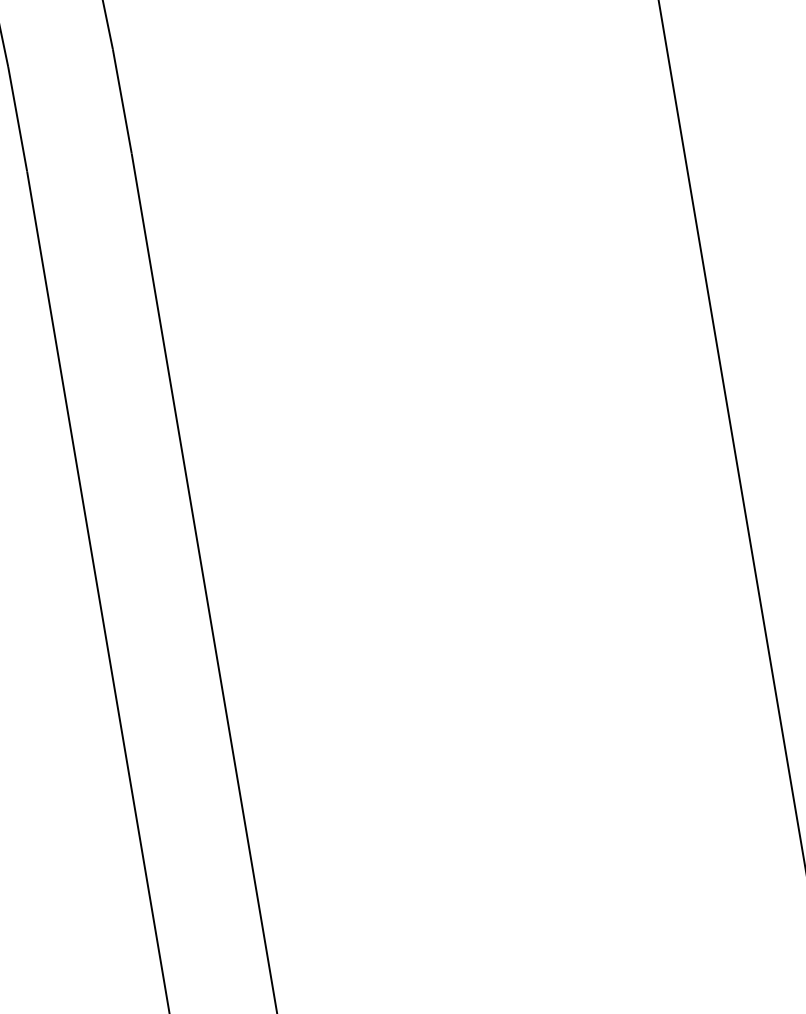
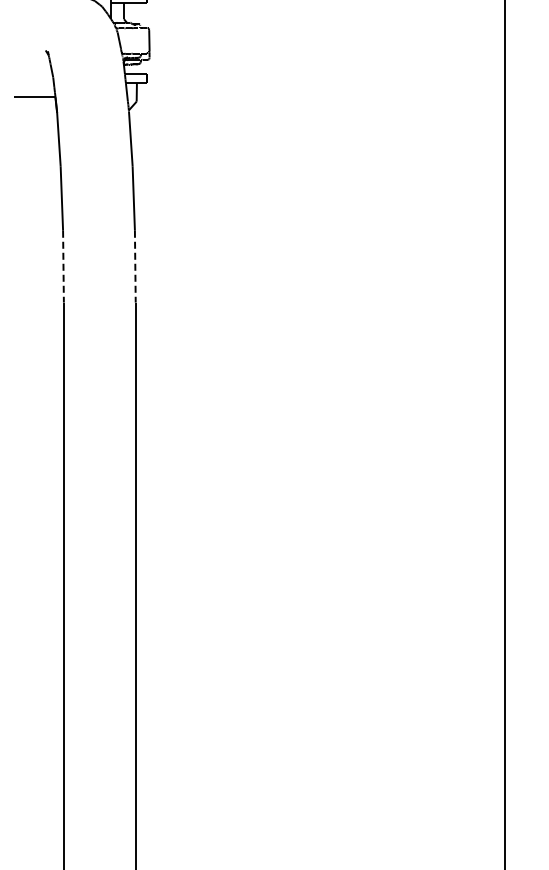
line: (122, 101) -> (135, 266), solid -> dashed
line: (17, 118) -> (63, 266), solid -> dashed

